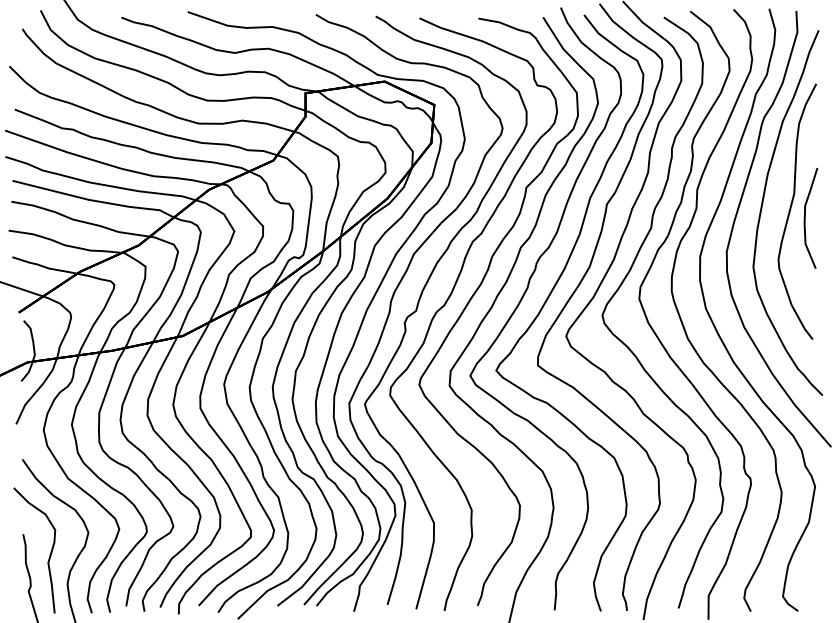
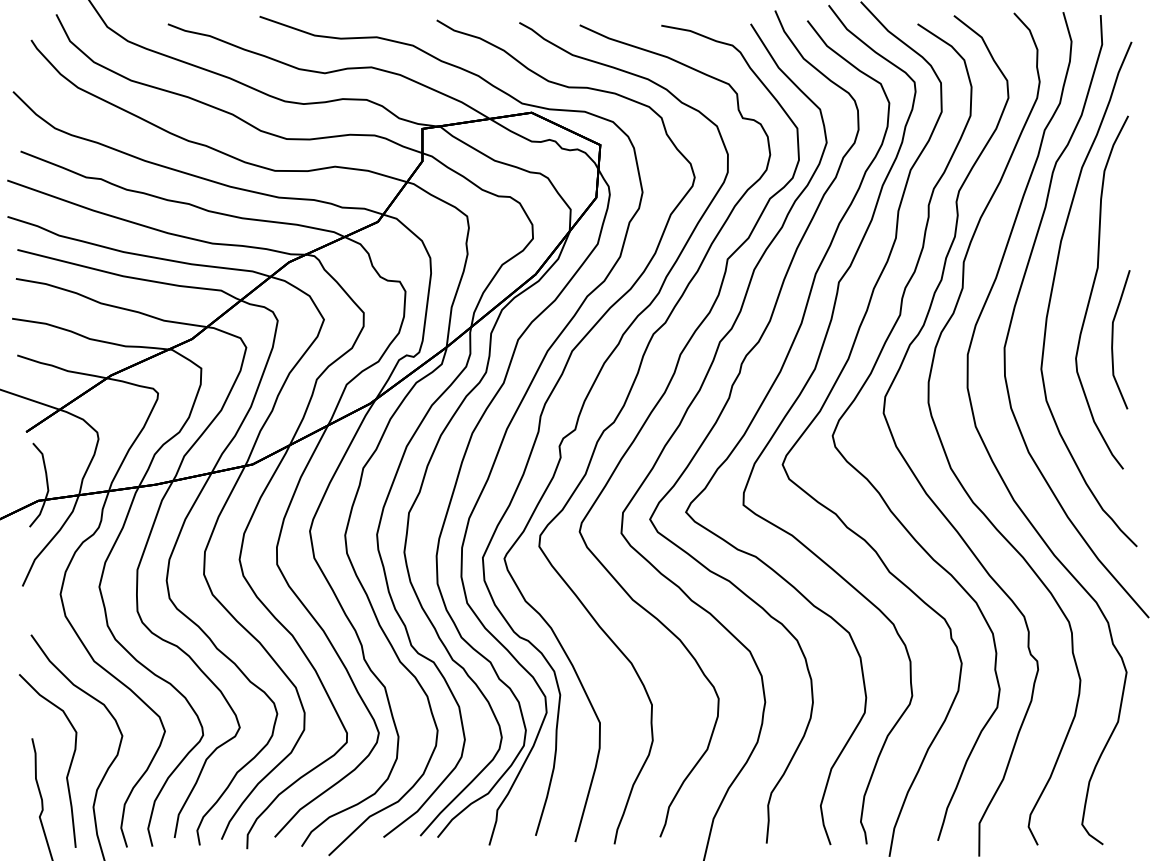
part: (805, 218) -> (1113, 339), moved

